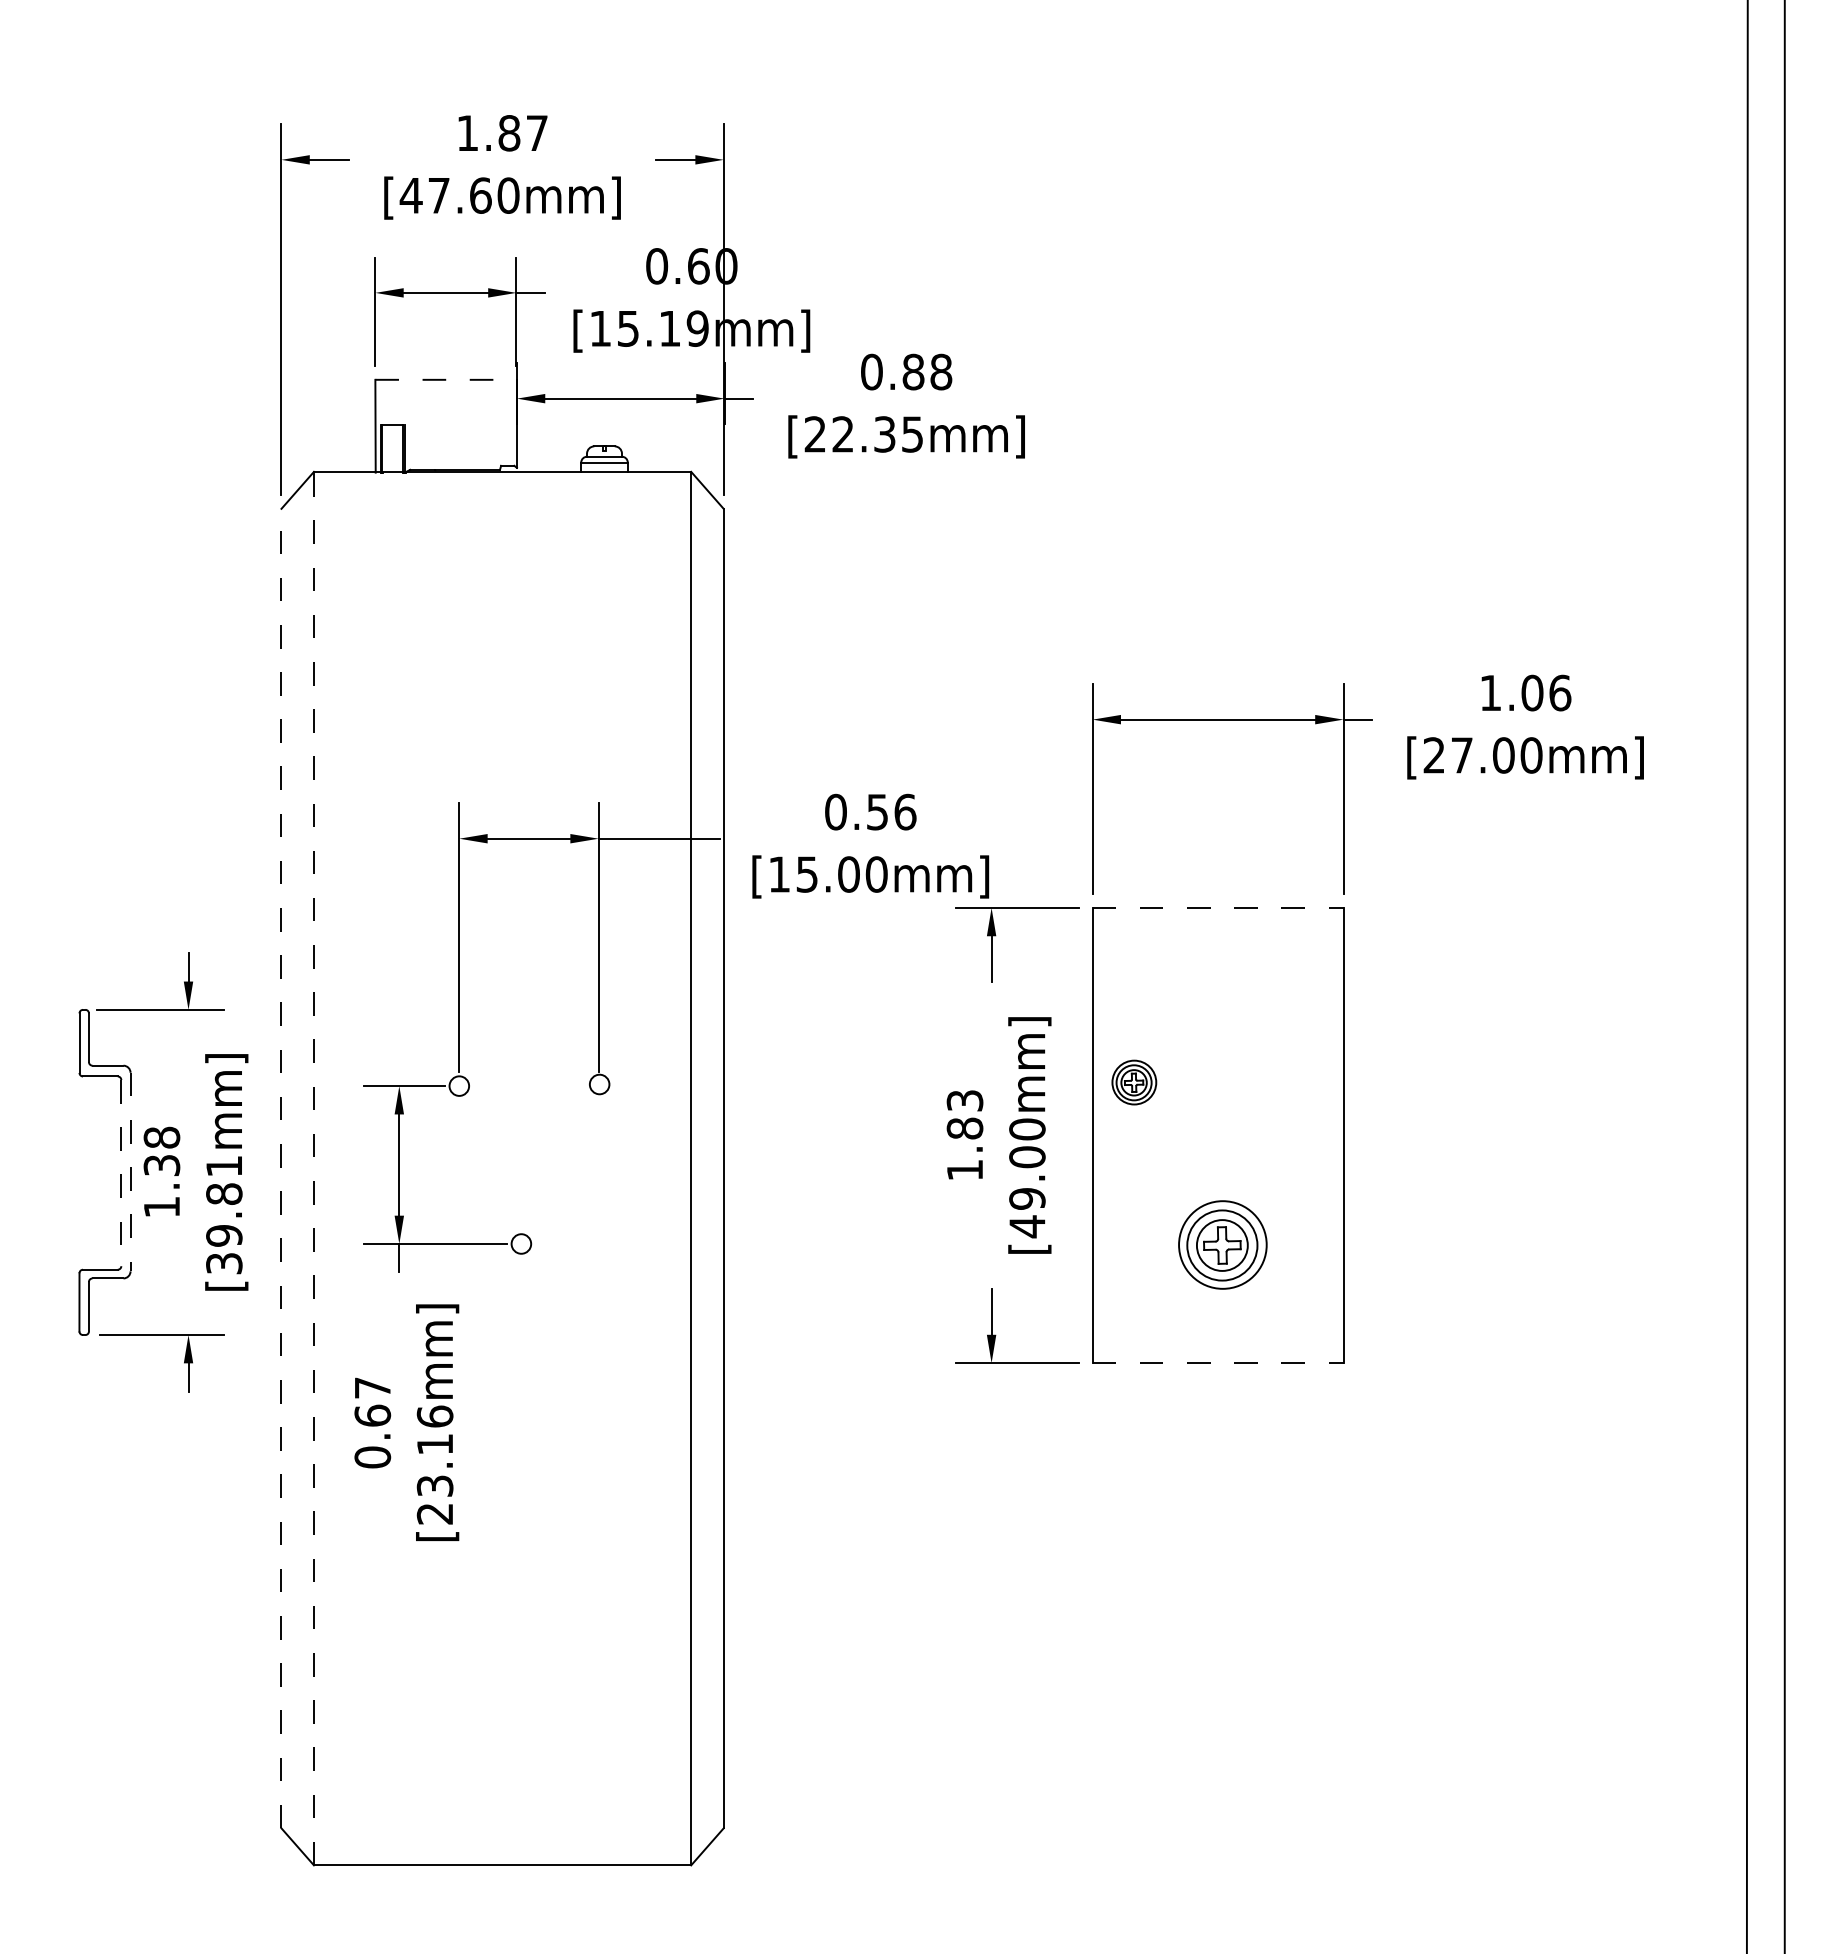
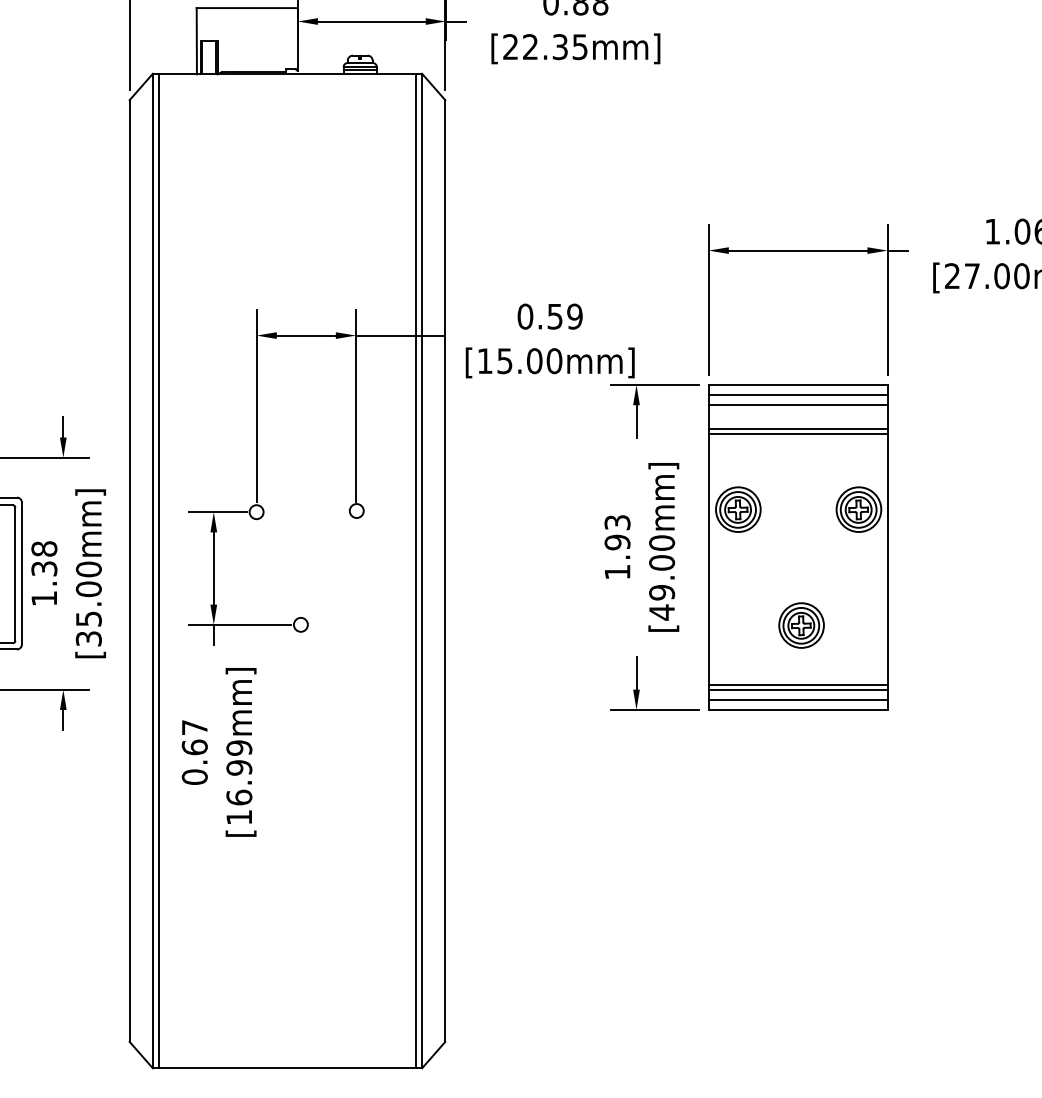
line: (446, 379) -> (247, 7), dashed -> solid
line: (604, 467) -> (360, 70), added
text: (905, 811) -> (575, 316), 0.56 -> 0.59
line: (1218, 907) -> (798, 384), dashed -> solid
line: (1217, 922) -> (797, 395), added
line: (1217, 936) -> (797, 405), added
line: (1217, 969) -> (797, 428), added
line: (1217, 976) -> (797, 433), added
part: (1134, 1082) -> (738, 509), size x1.43
part: (1303, 1082) -> (859, 509), added
text: (964, 1128) -> (617, 542), 1.83 -> 1.93
line: (281, 1168) -> (129, 570), dashed -> solid
line: (313, 1168) -> (152, 570), dashed -> solid
line: (322, 1168) -> (158, 570), added
line: (682, 1168) -> (415, 570), added
line: (130, 1172) -> (21, 573), dashed -> solid
line: (121, 1173) -> (15, 574), dashed -> solid
text: (224, 1200) -> (89, 593), [39.81mm] -> [35.00mm]
part: (1222, 1244) -> (801, 625), size x0.71
line: (1217, 1327) -> (797, 684), added
line: (1217, 1334) -> (797, 689), added
line: (1217, 1348) -> (797, 699), added
line: (1218, 1363) -> (798, 710), dashed -> solid
text: (434, 1464) -> (238, 782), [23.16mm] -> [16.99mm]

